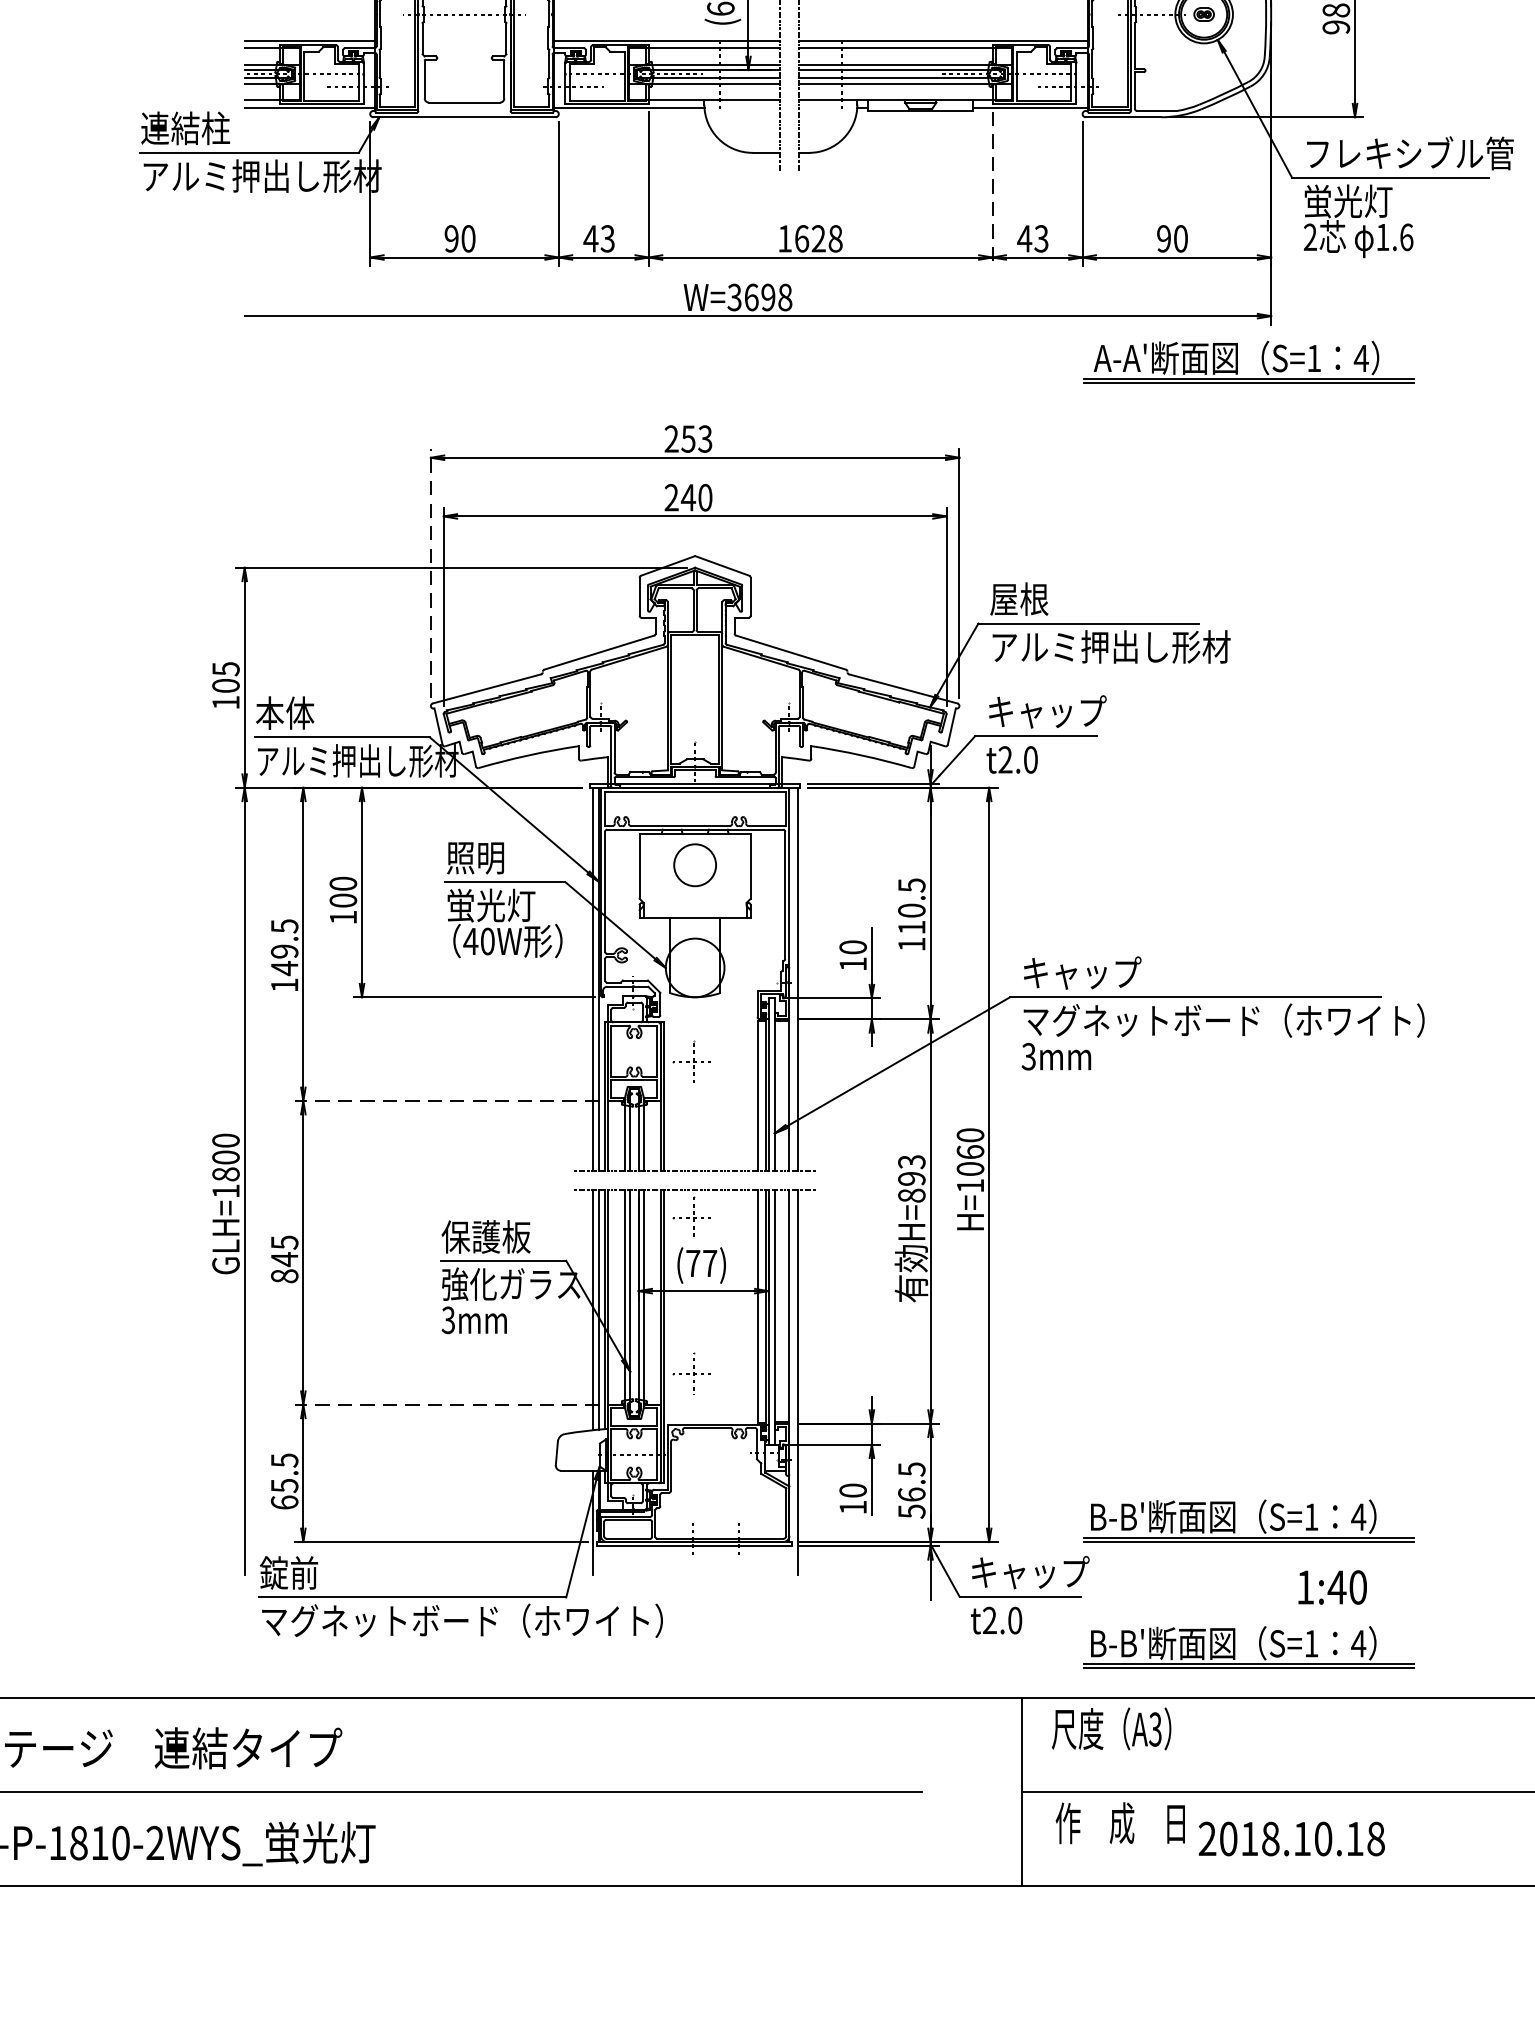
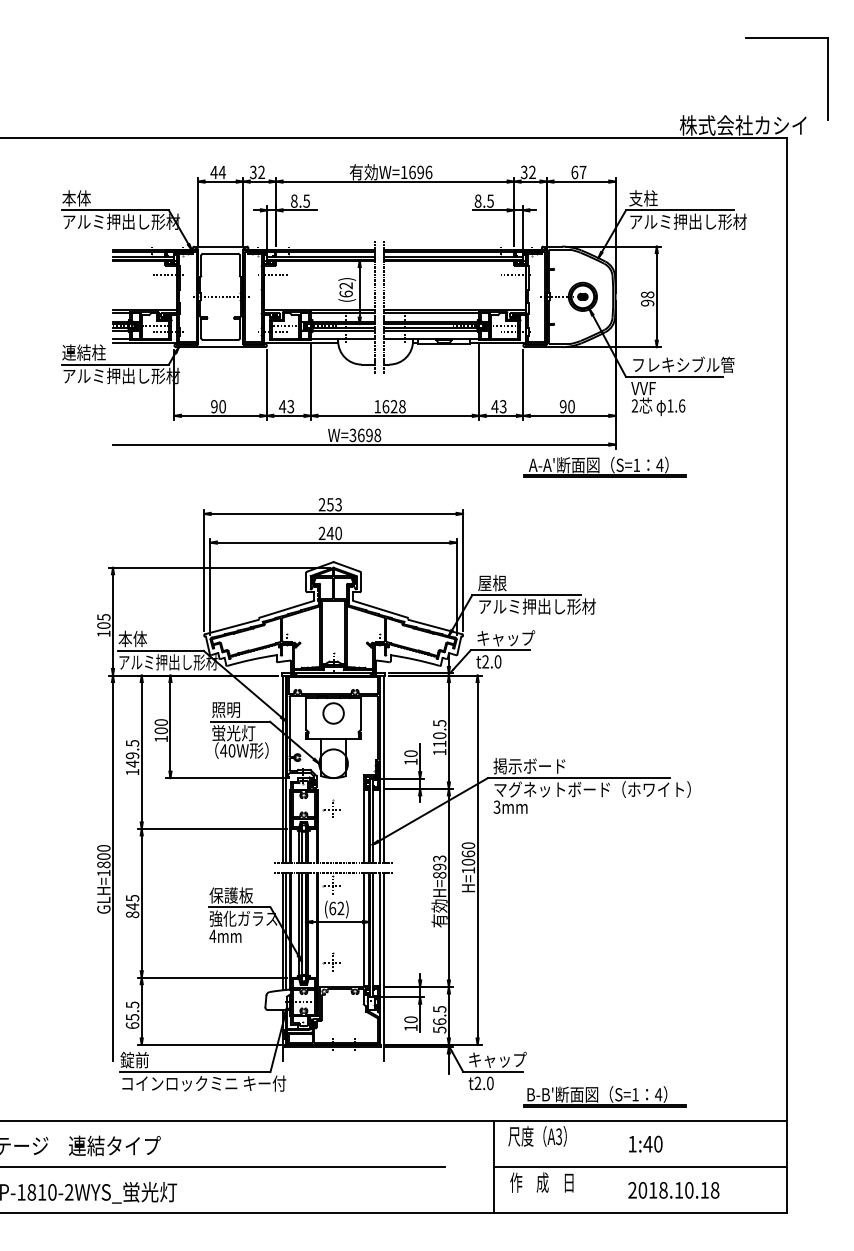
line: (993, 189) -> (479, 382), dashed -> solid
text: (1348, 201) -> (653, 388), 蛍光灯 -> VVF
line: (431, 573) -> (204, 570), dashed -> solid
text: (1095, 973) -> (529, 766), キャップ -> 掲示ボード
line: (445, 1100) -> (211, 828), dashed -> solid
text: (701, 1263) -> (336, 908), (77) -> (62)
text: (447, 1320) -> (212, 936), 3mm -> 4mm
line: (445, 1404) -> (211, 977), dashed -> solid
part: (1248, 1520) -> (604, 1034), removed
text: (1331, 1586) -> (645, 1143), moved
text: (462, 1620) -> (219, 1083), マグネットボード（ホワイト） -> コインロックミニ キー付
text: (1291, 1839) -> (673, 1190), moved

